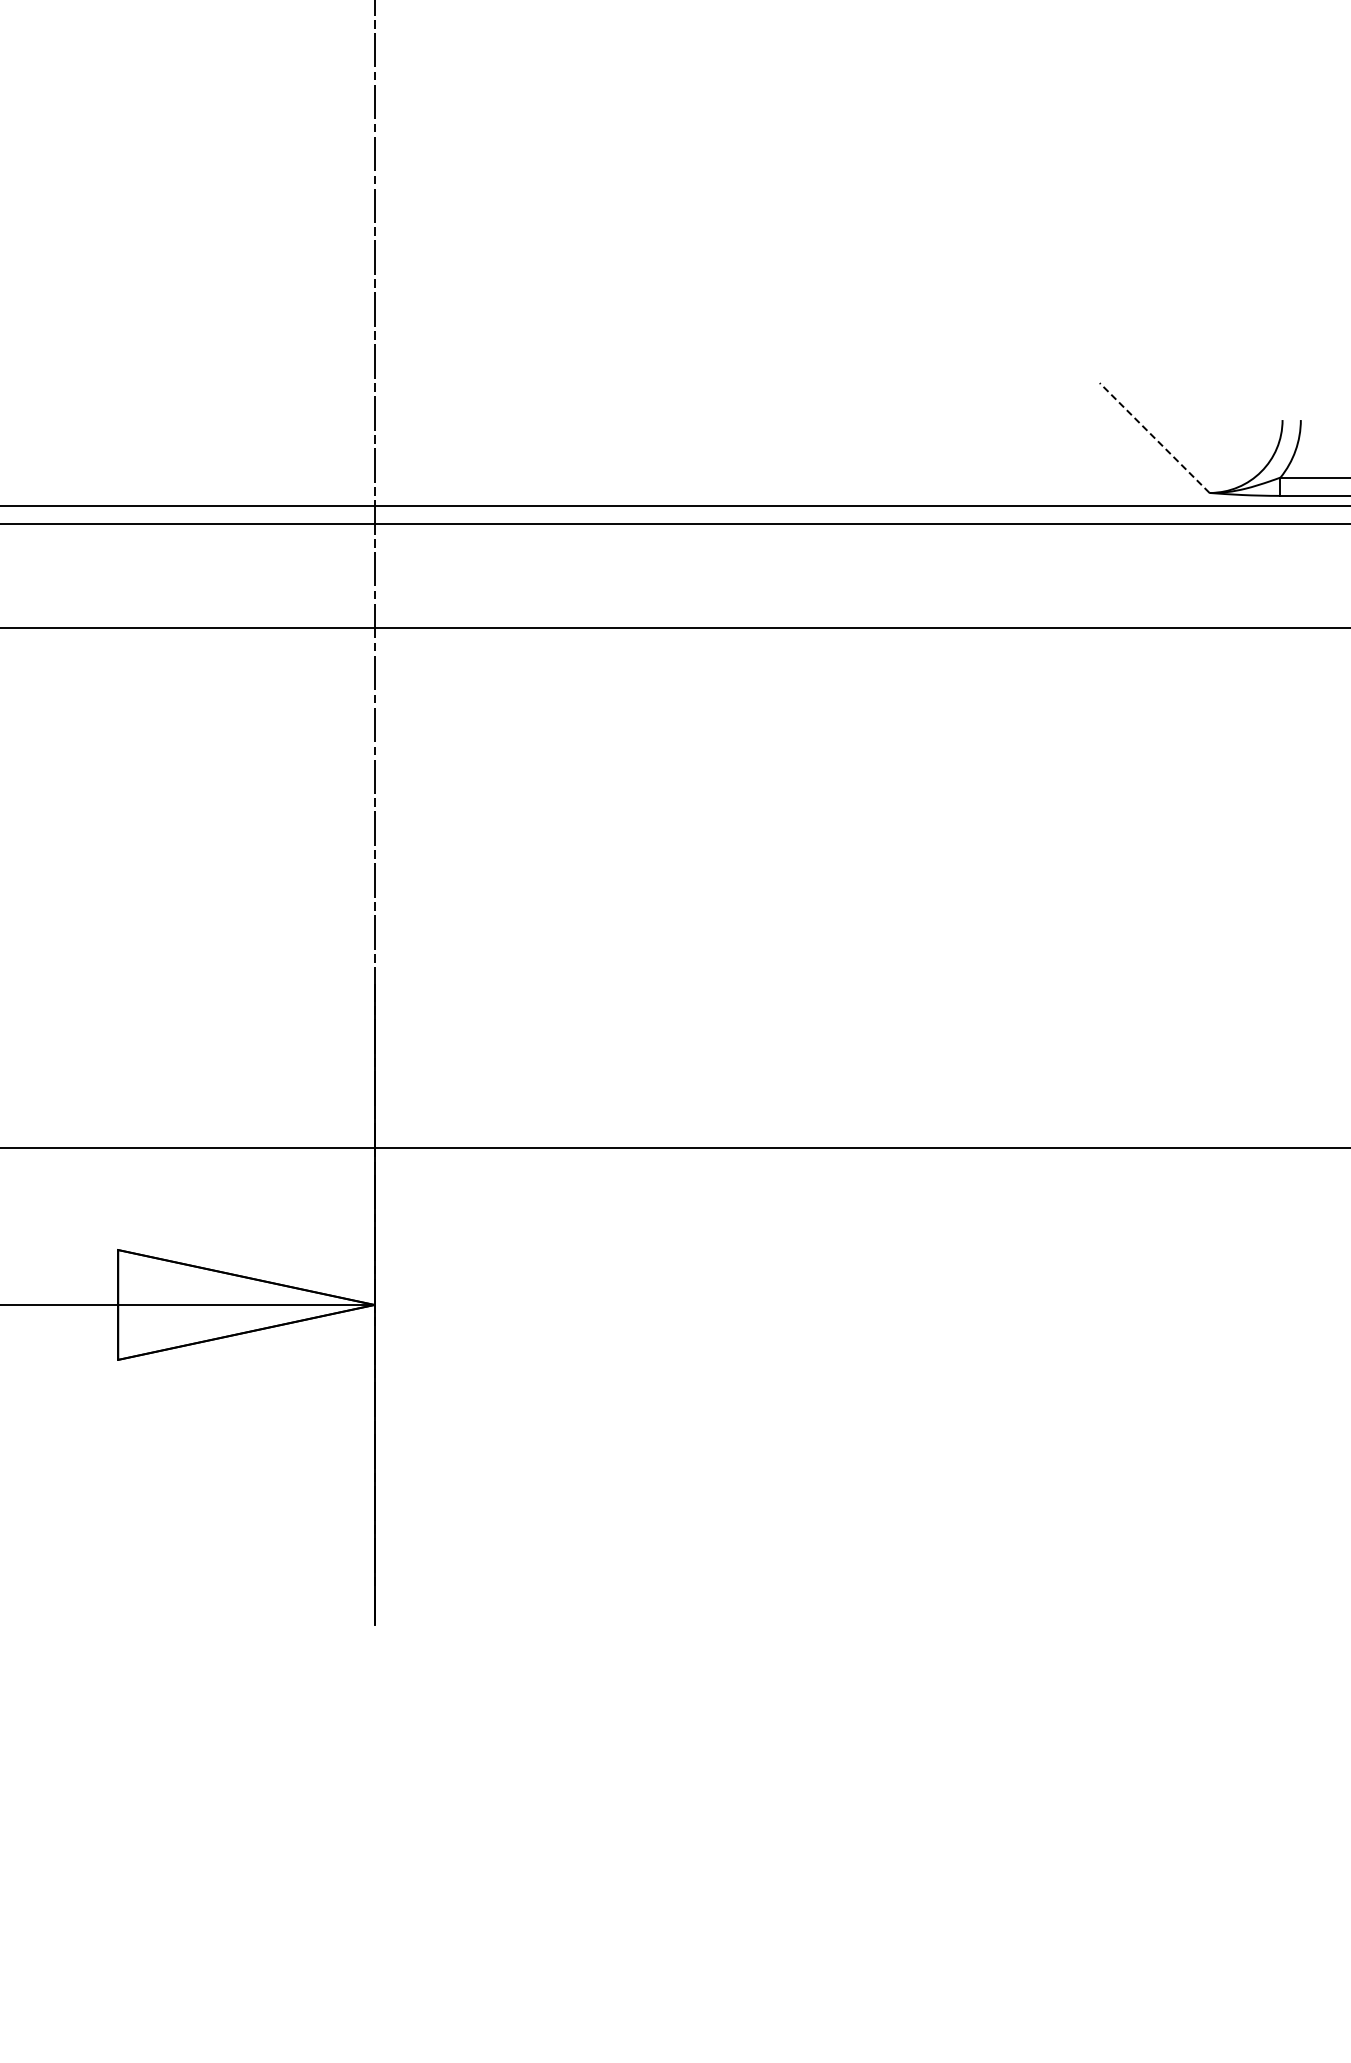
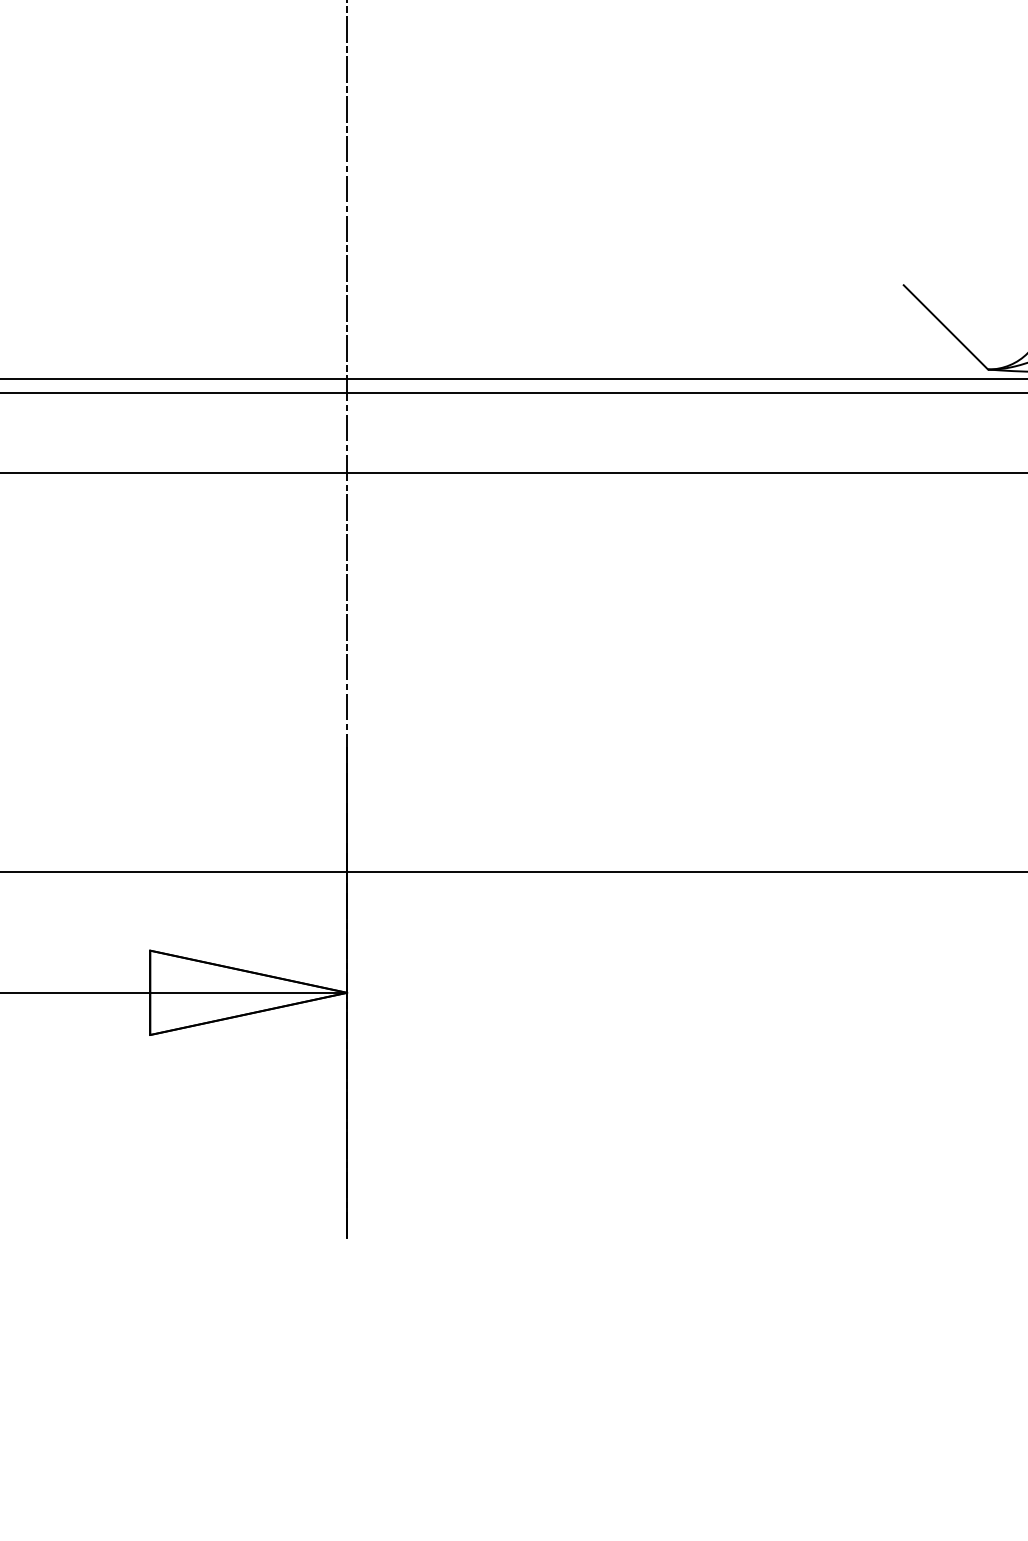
line: (1154, 438) -> (945, 327), dashed -> solid

